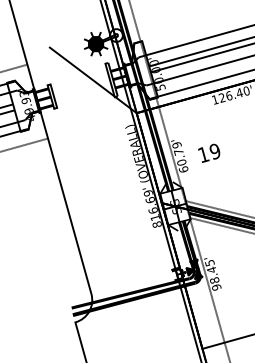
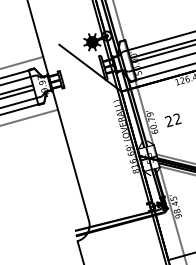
text: (209, 153) -> (173, 120), 19 -> 22

